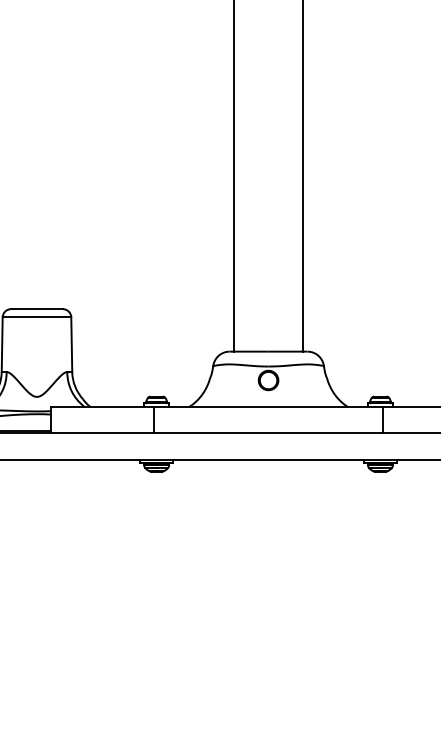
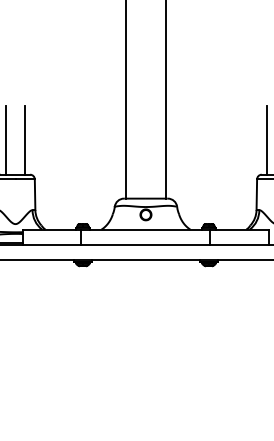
line: (21, 248) -> (6, 140), added
line: (52, 248) -> (24, 140), added

